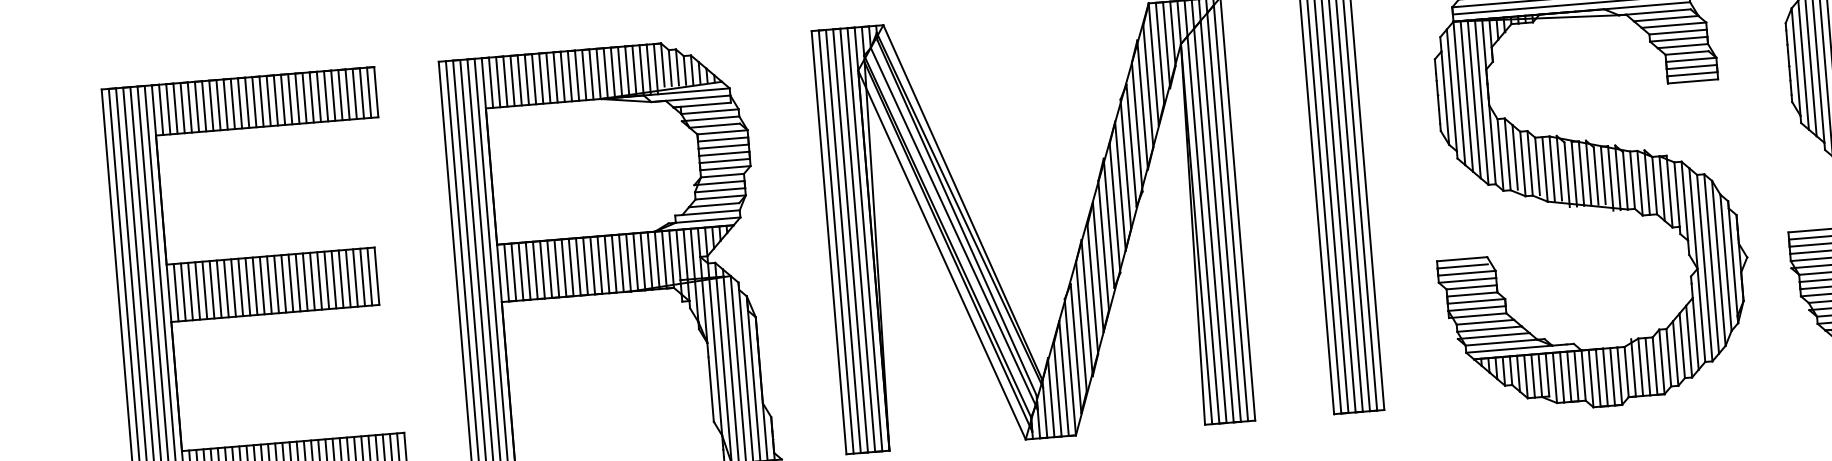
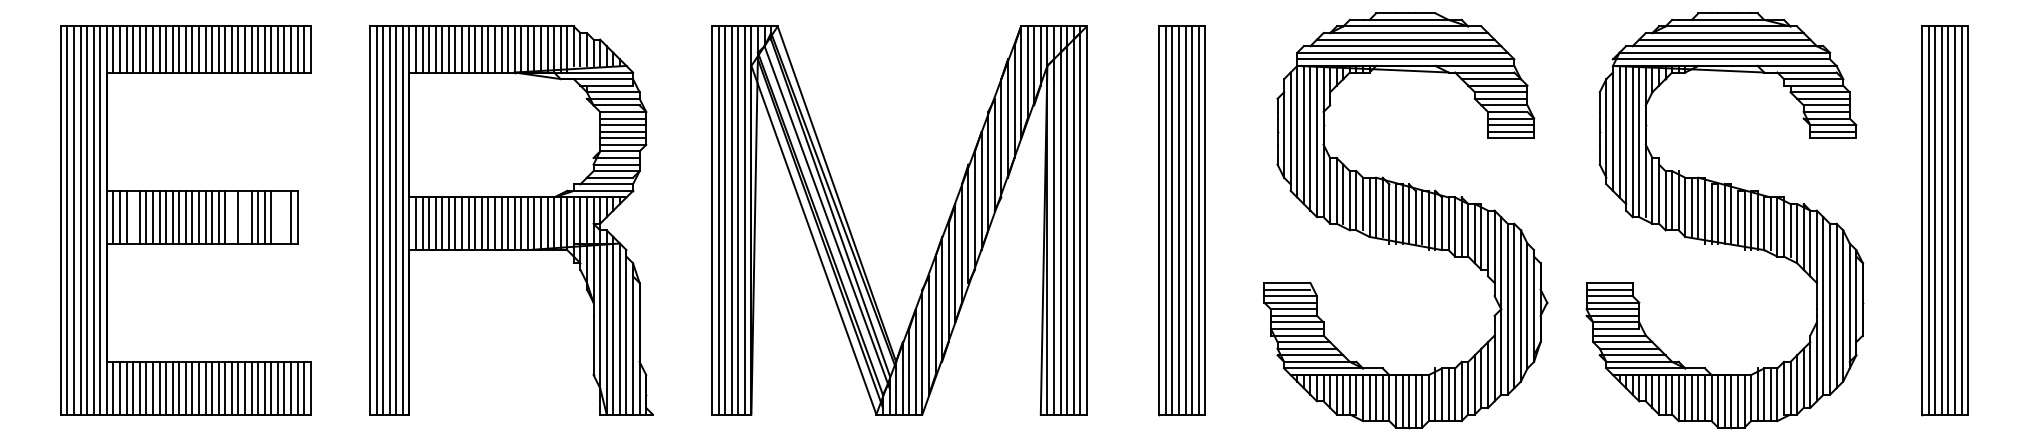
line: (362, 276) -> (284, 216), removed
line: (354, 277) -> (277, 216), removed
line: (320, 280) -> (245, 216), removed
line: (304, 281) -> (231, 216), removed
line: (197, 290) -> (133, 216), removed

